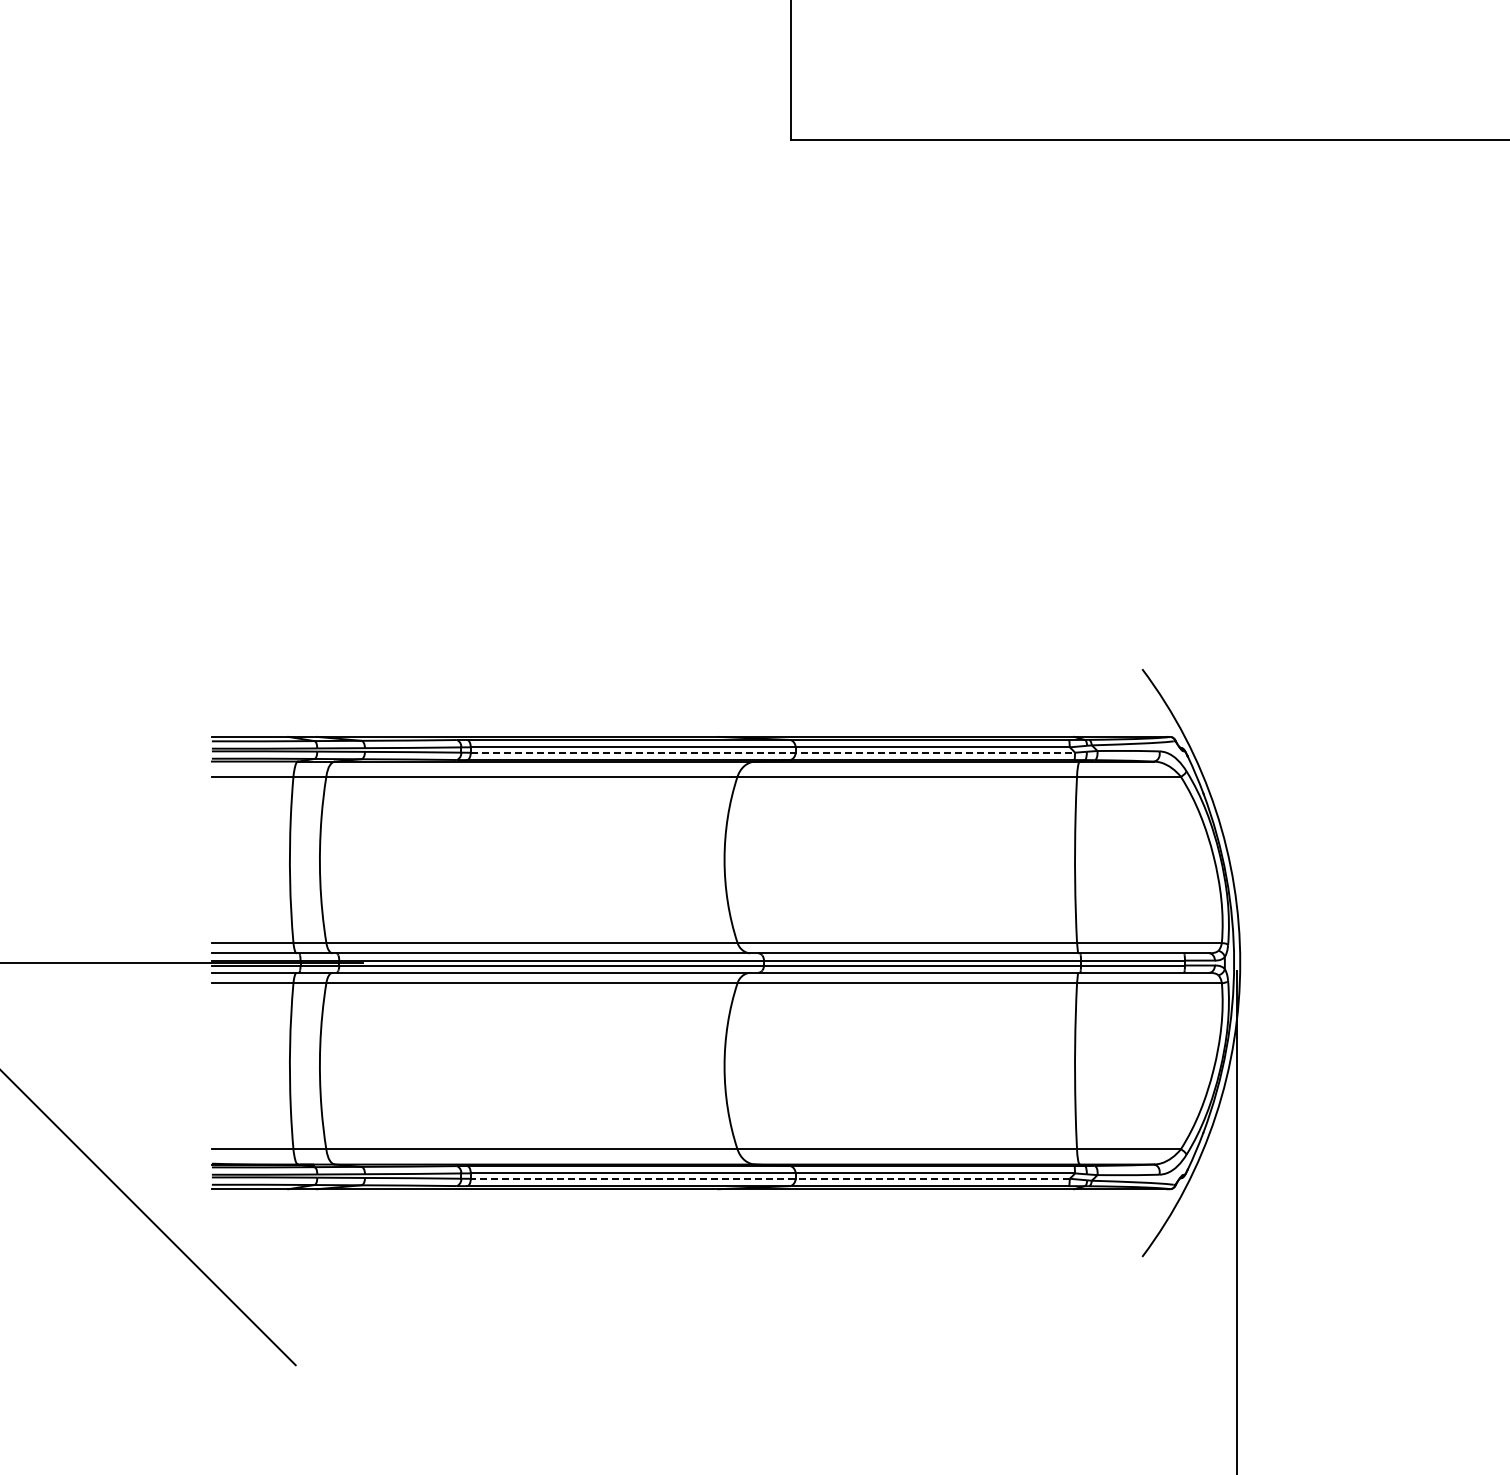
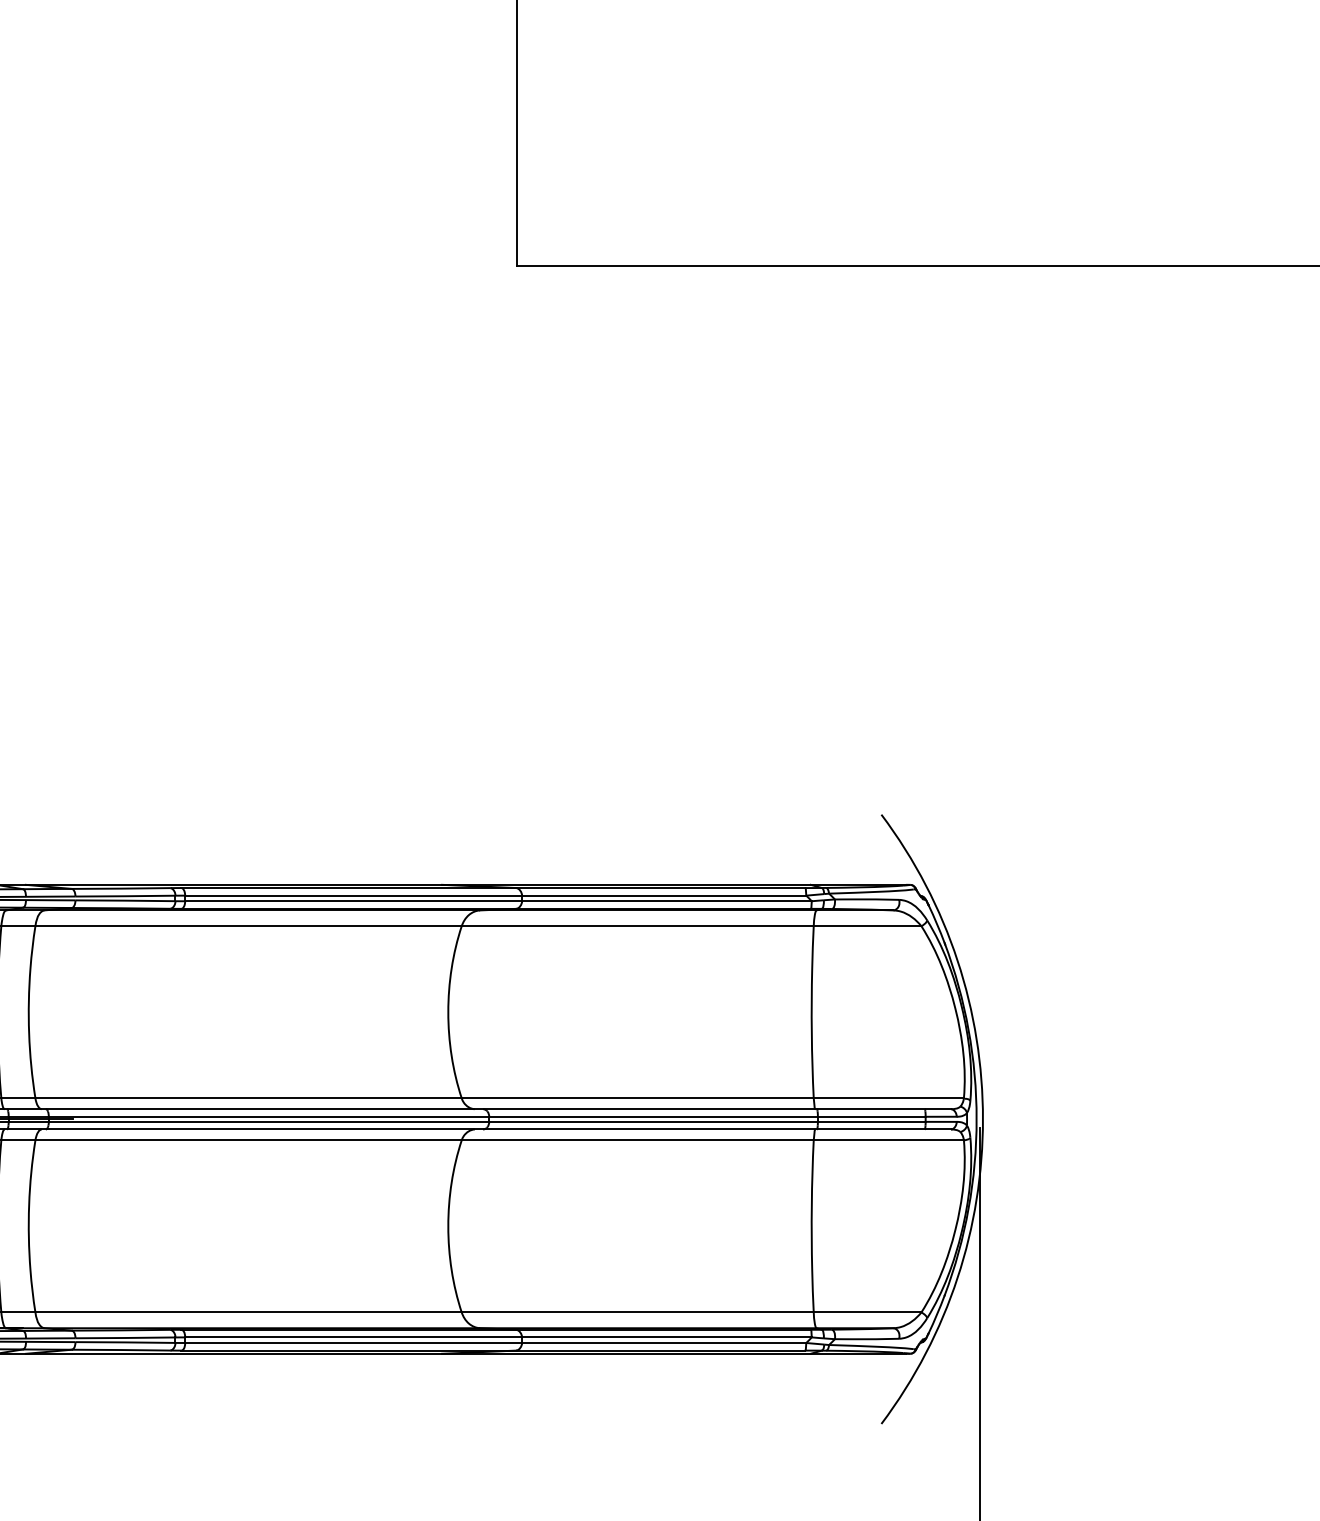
line: (773, 752) -> (499, 901), dashed -> solid
line: (770, 1178) -> (495, 1342), dashed -> solid

